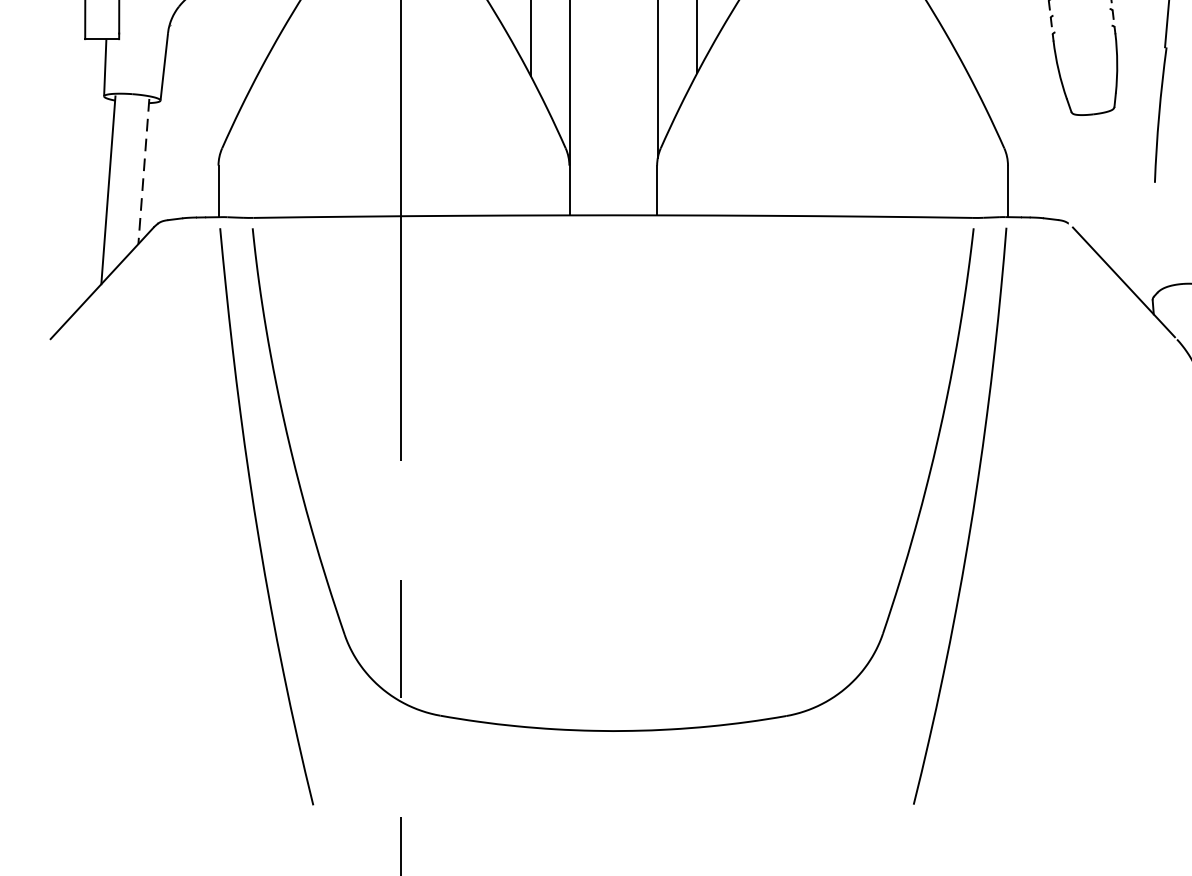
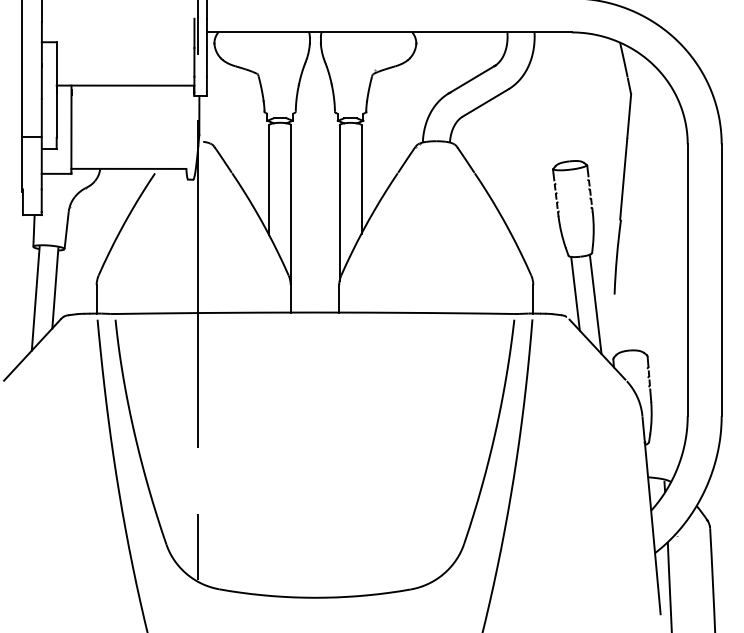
line: (144, 171) -> (55, 288), dashed -> solid
line: (1084, 180) -> (575, 293), added
line: (1120, 198) -> (595, 303), added

